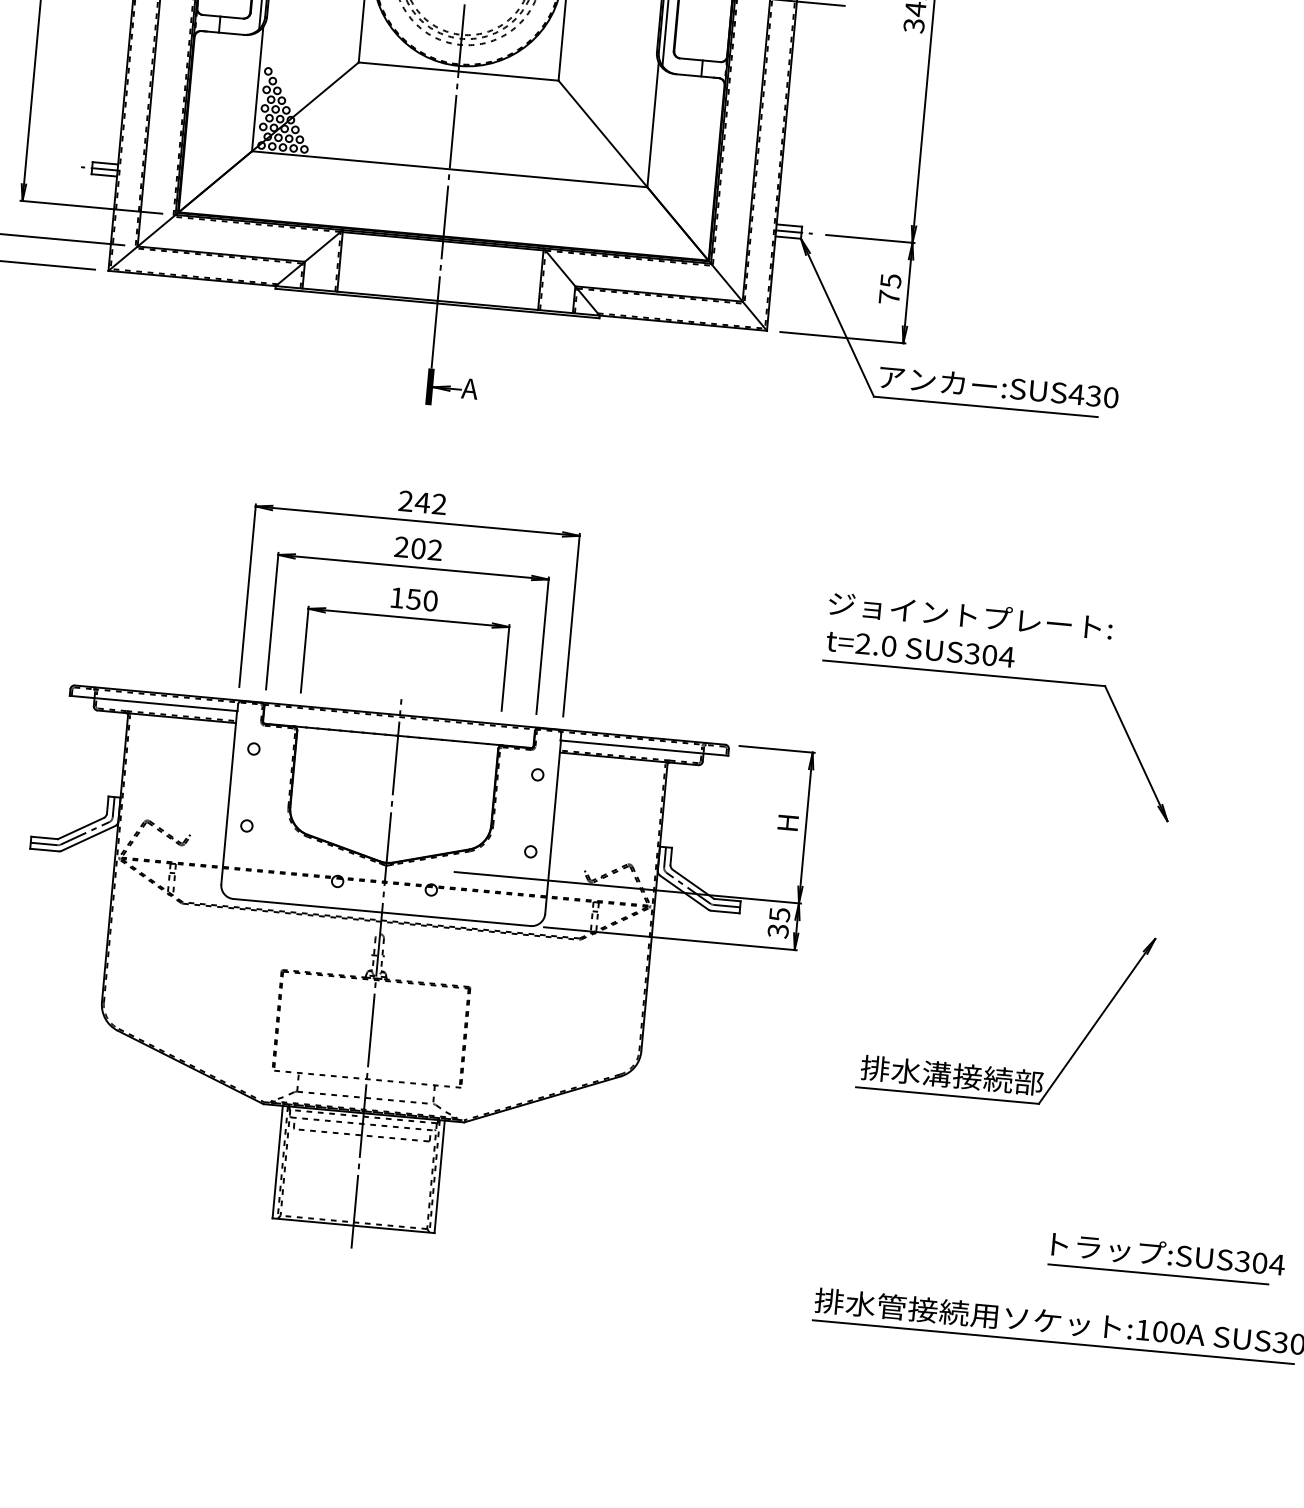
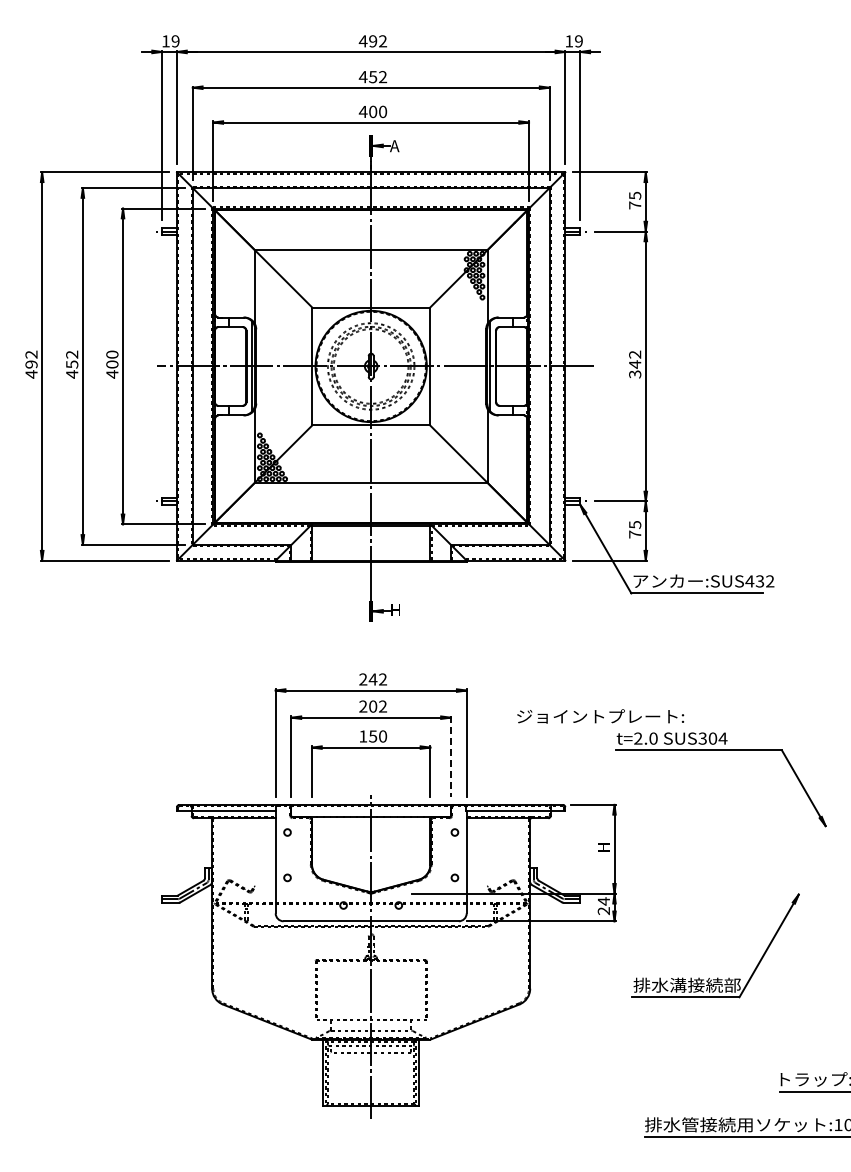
text: (469, 389) -> (394, 610), A -> H
text: (1111, 397) -> (770, 581), :SUS430 -> :SUS432
text: (970, 615) -> (600, 716), moved
line: (541, 646) -> (450, 757), solid -> dashed
text: (780, 923) -> (604, 906), 35 -> 24
part: (1004, 1066) -> (717, 977), moved

